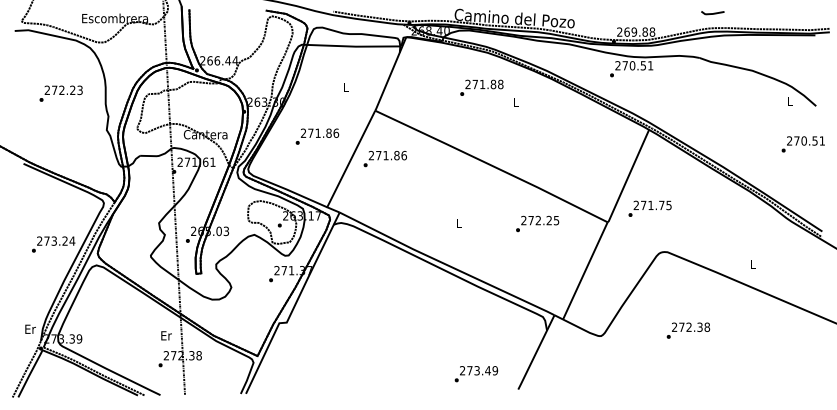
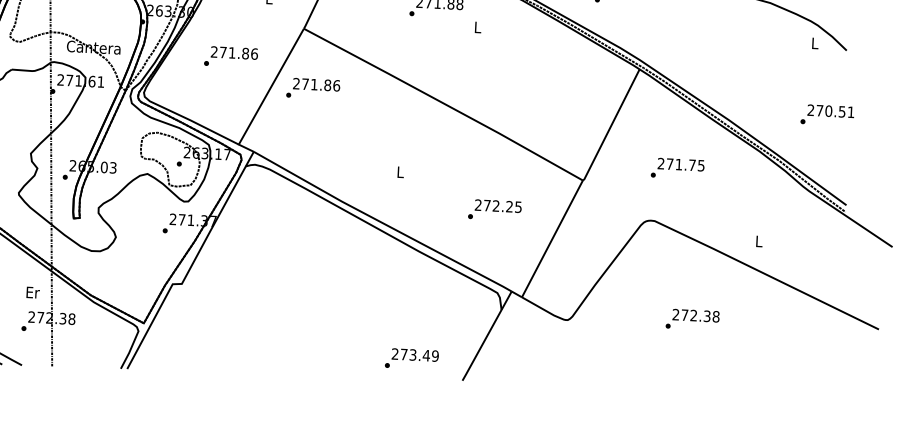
text: (802, 144) -> (826, 115), moved
text: (649, 208) -> (677, 168), moved
text: (537, 223) -> (494, 209), moved
text: (688, 330) -> (692, 319), moved

